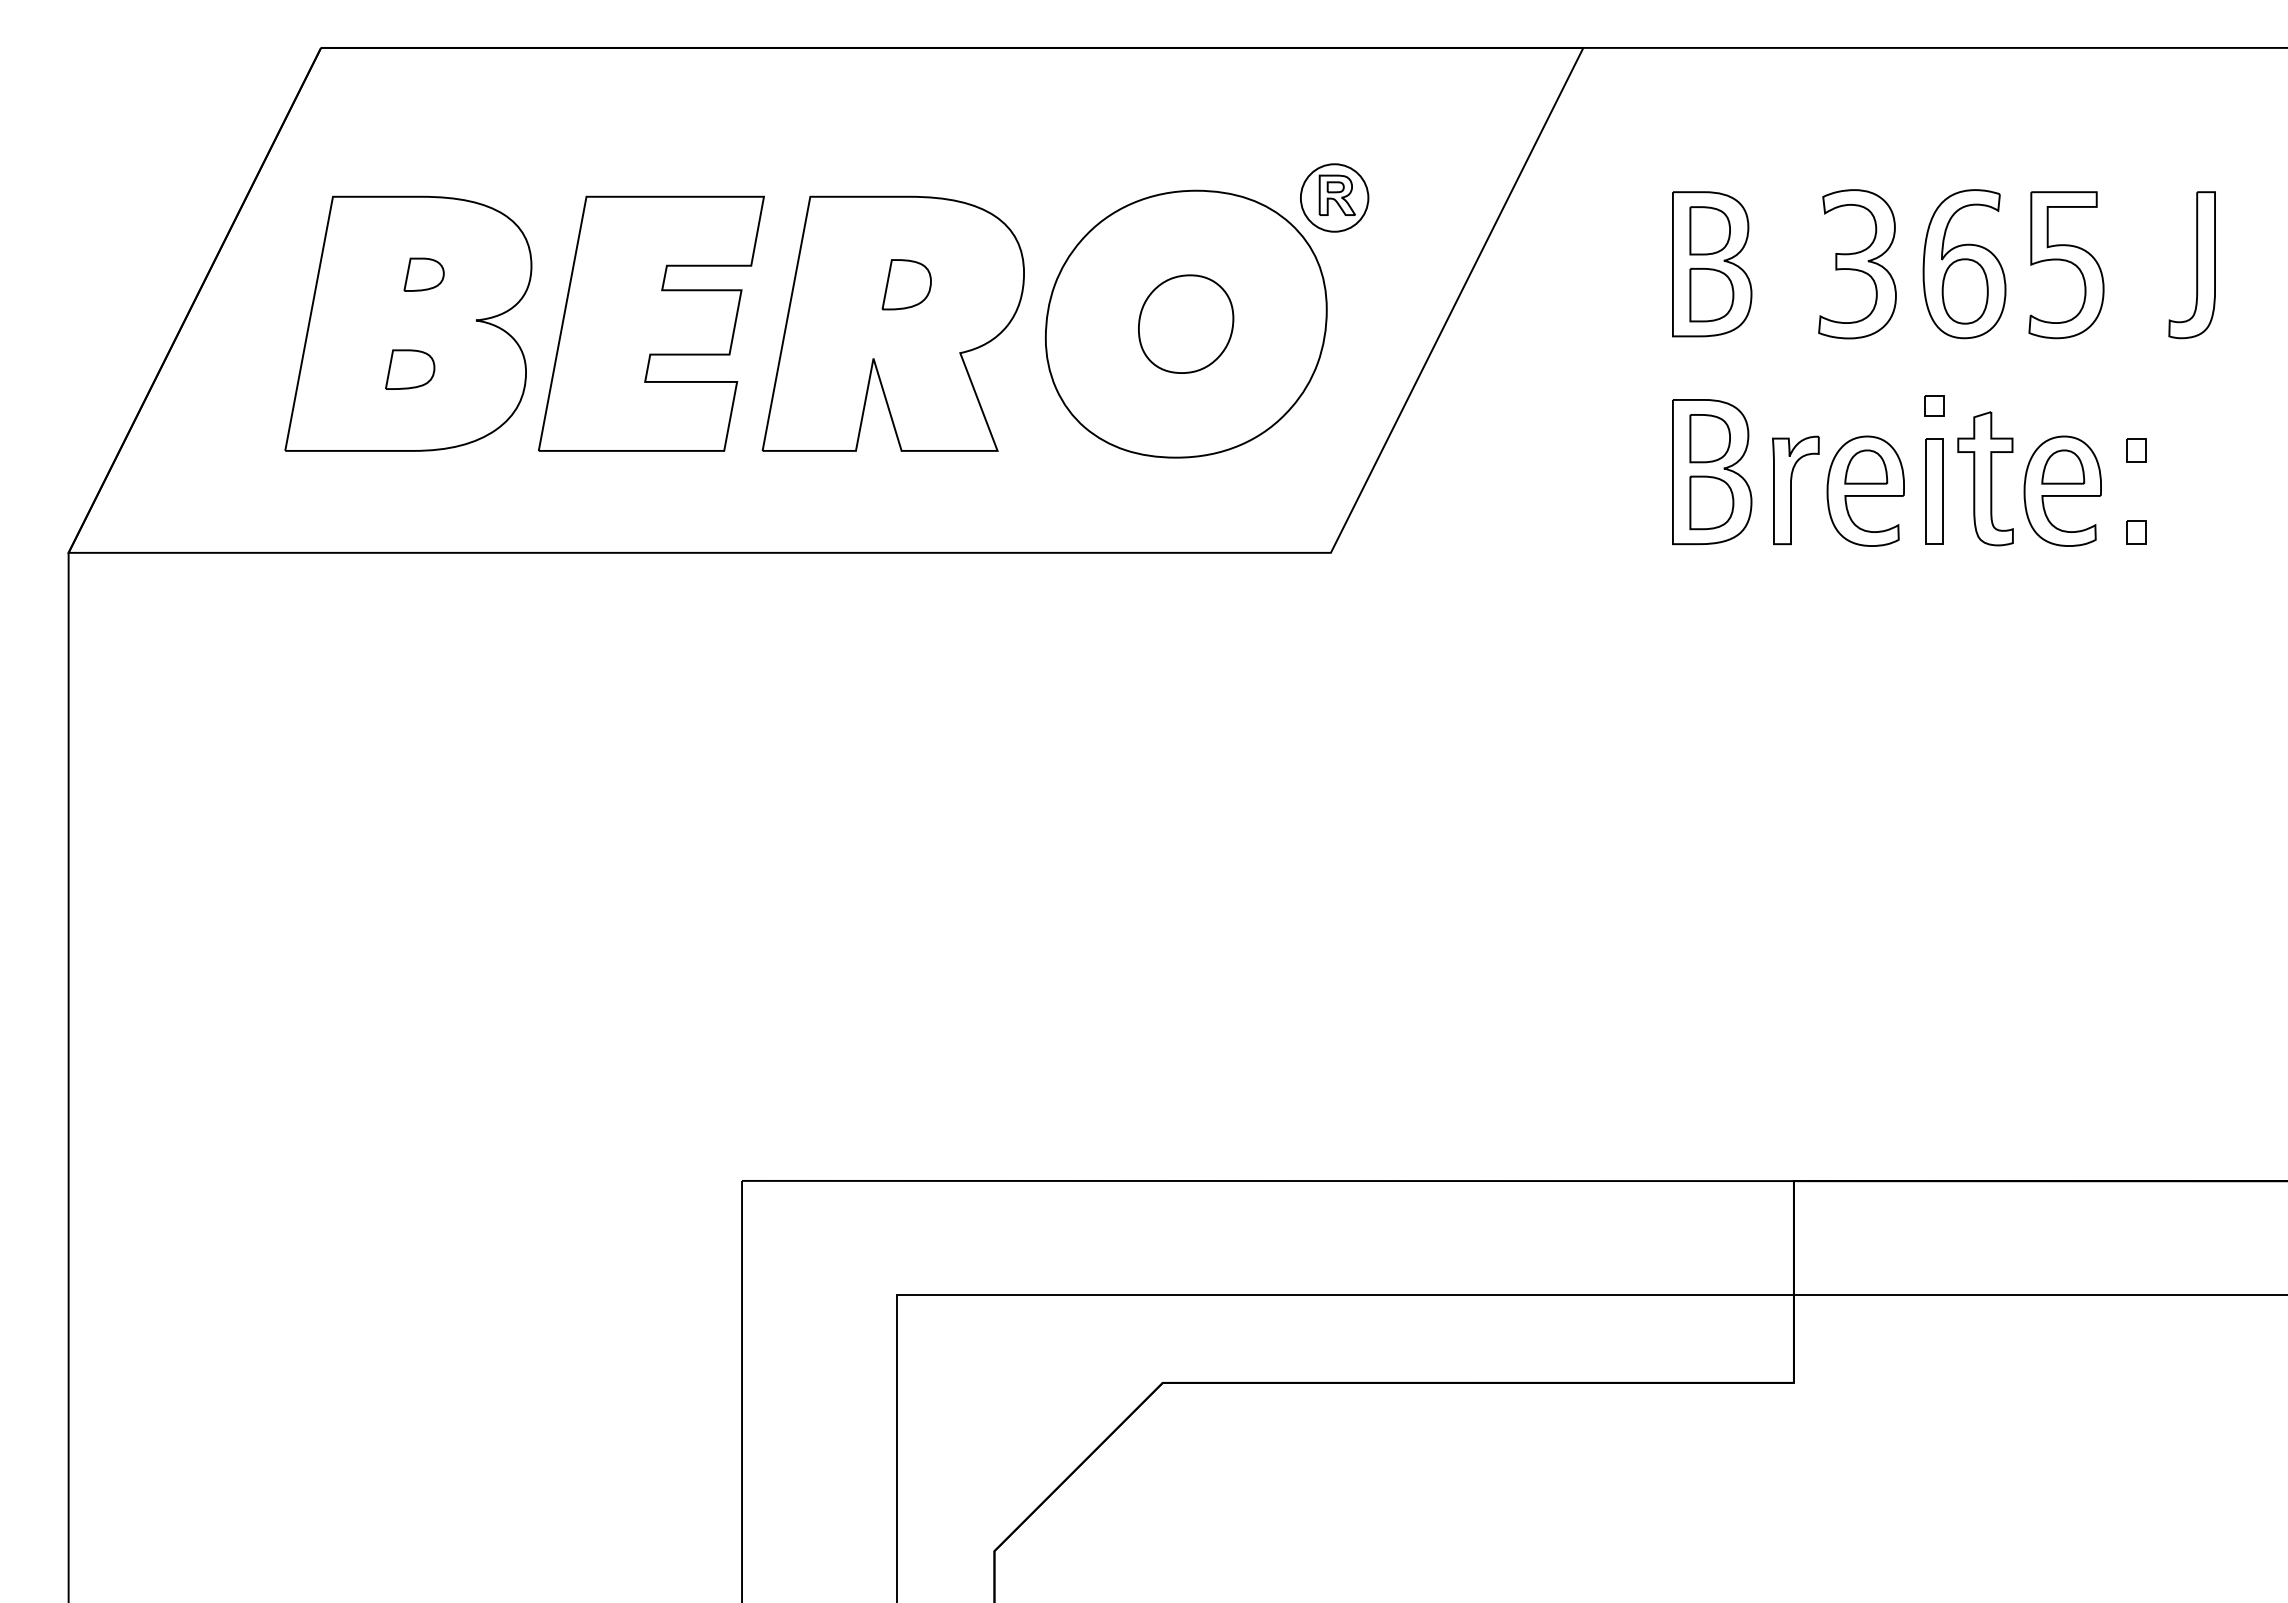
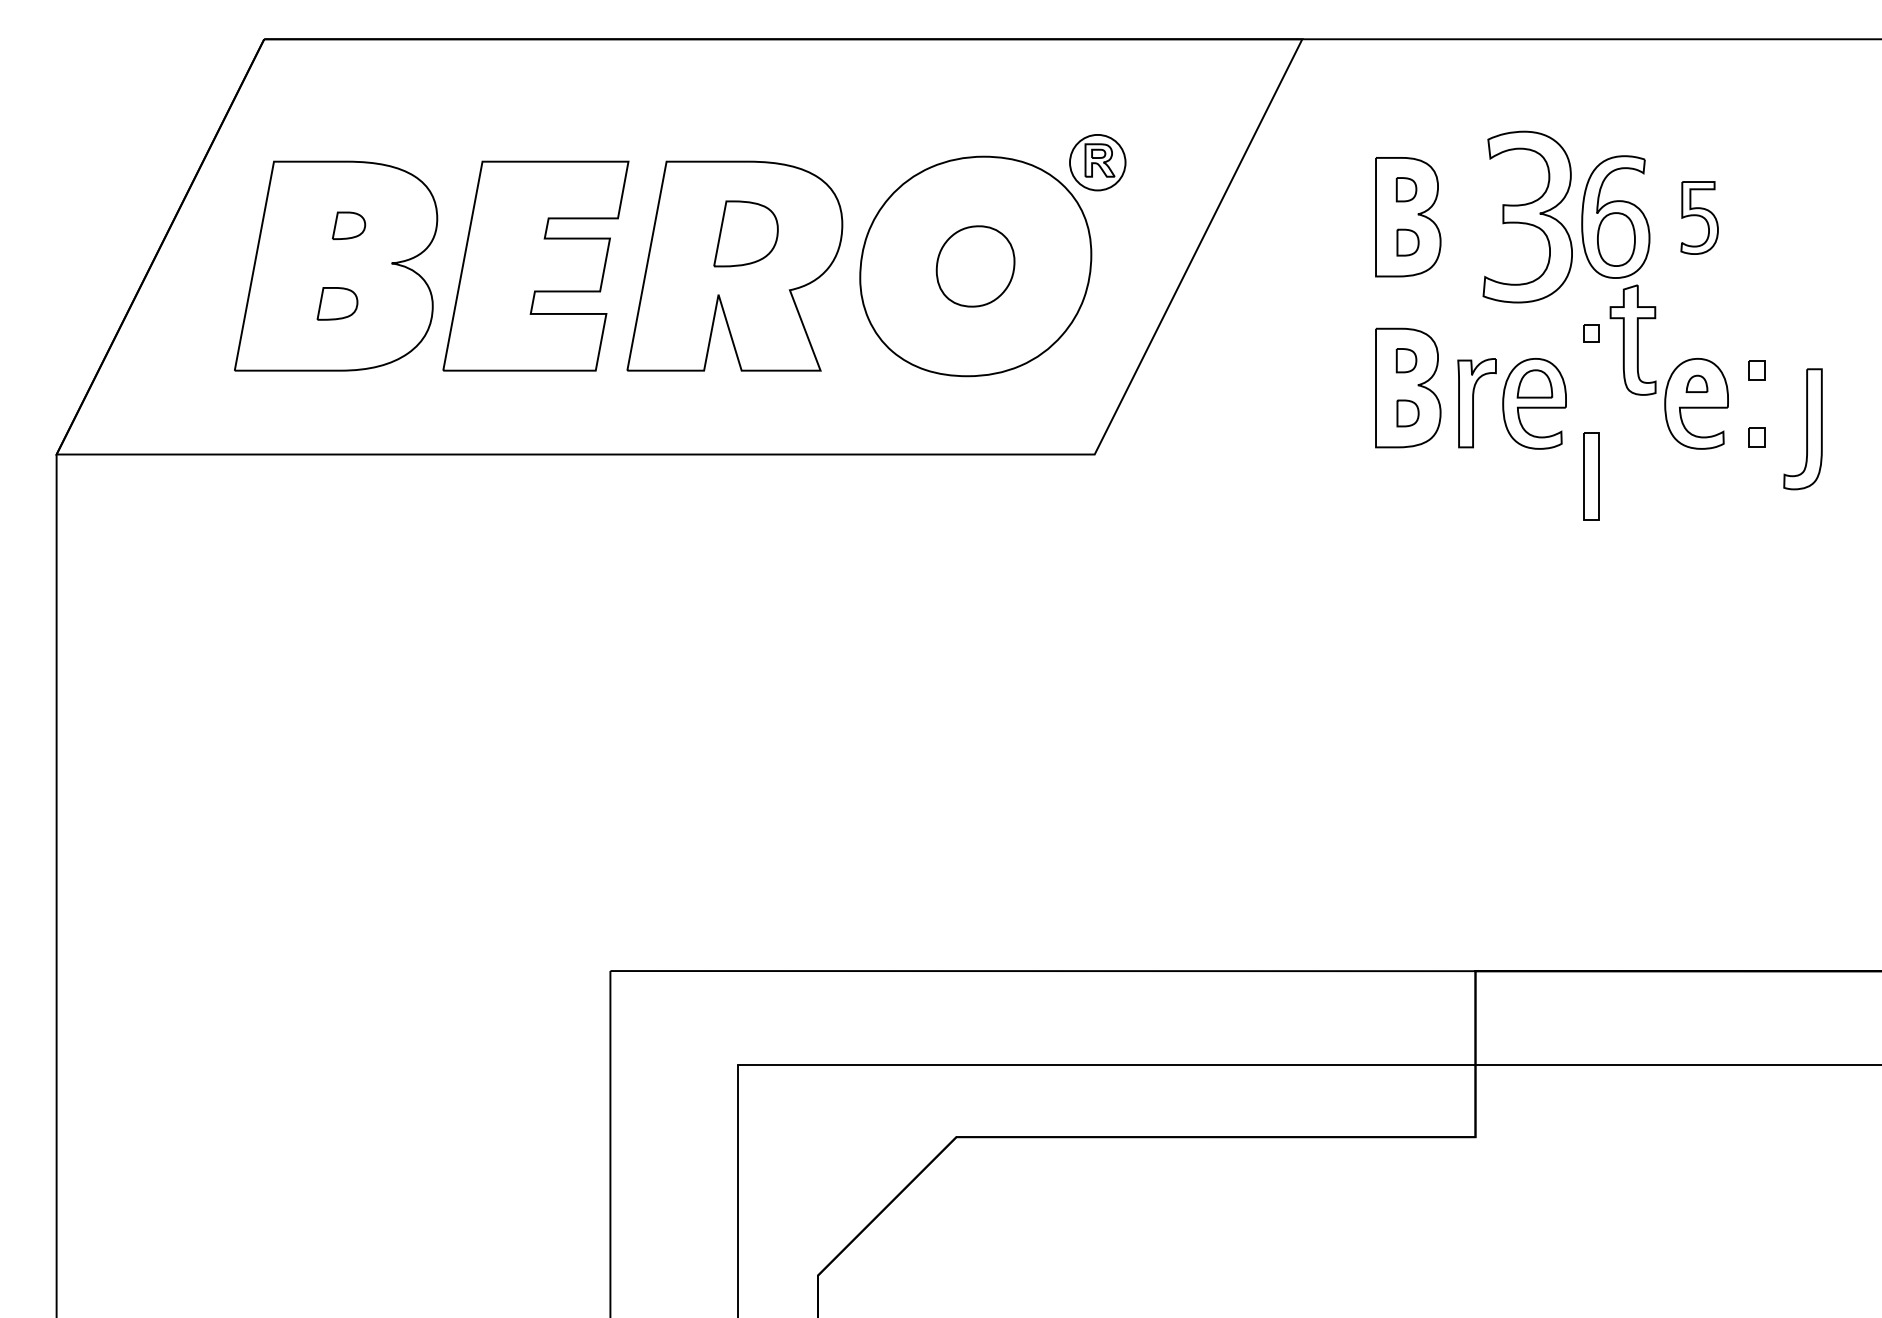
part: (1709, 230) -> (1406, 189), size x0.6
part: (1857, 264) -> (1527, 217), size x1.4
part: (2066, 265) -> (1699, 218), size x0.6
part: (2191, 265) -> (1802, 429), moved
part: (906, 284) -> (745, 233), size x1.6
part: (1711, 295) -> (1407, 242), size x0.6
part: (1709, 438) -> (1406, 360), size x0.6
part: (2063, 466) -> (1697, 383), size x0.6
part: (1985, 478) -> (1633, 339), moved
part: (1934, 491) -> (1591, 476), moved
part: (1711, 502) -> (1407, 413), size x0.6

